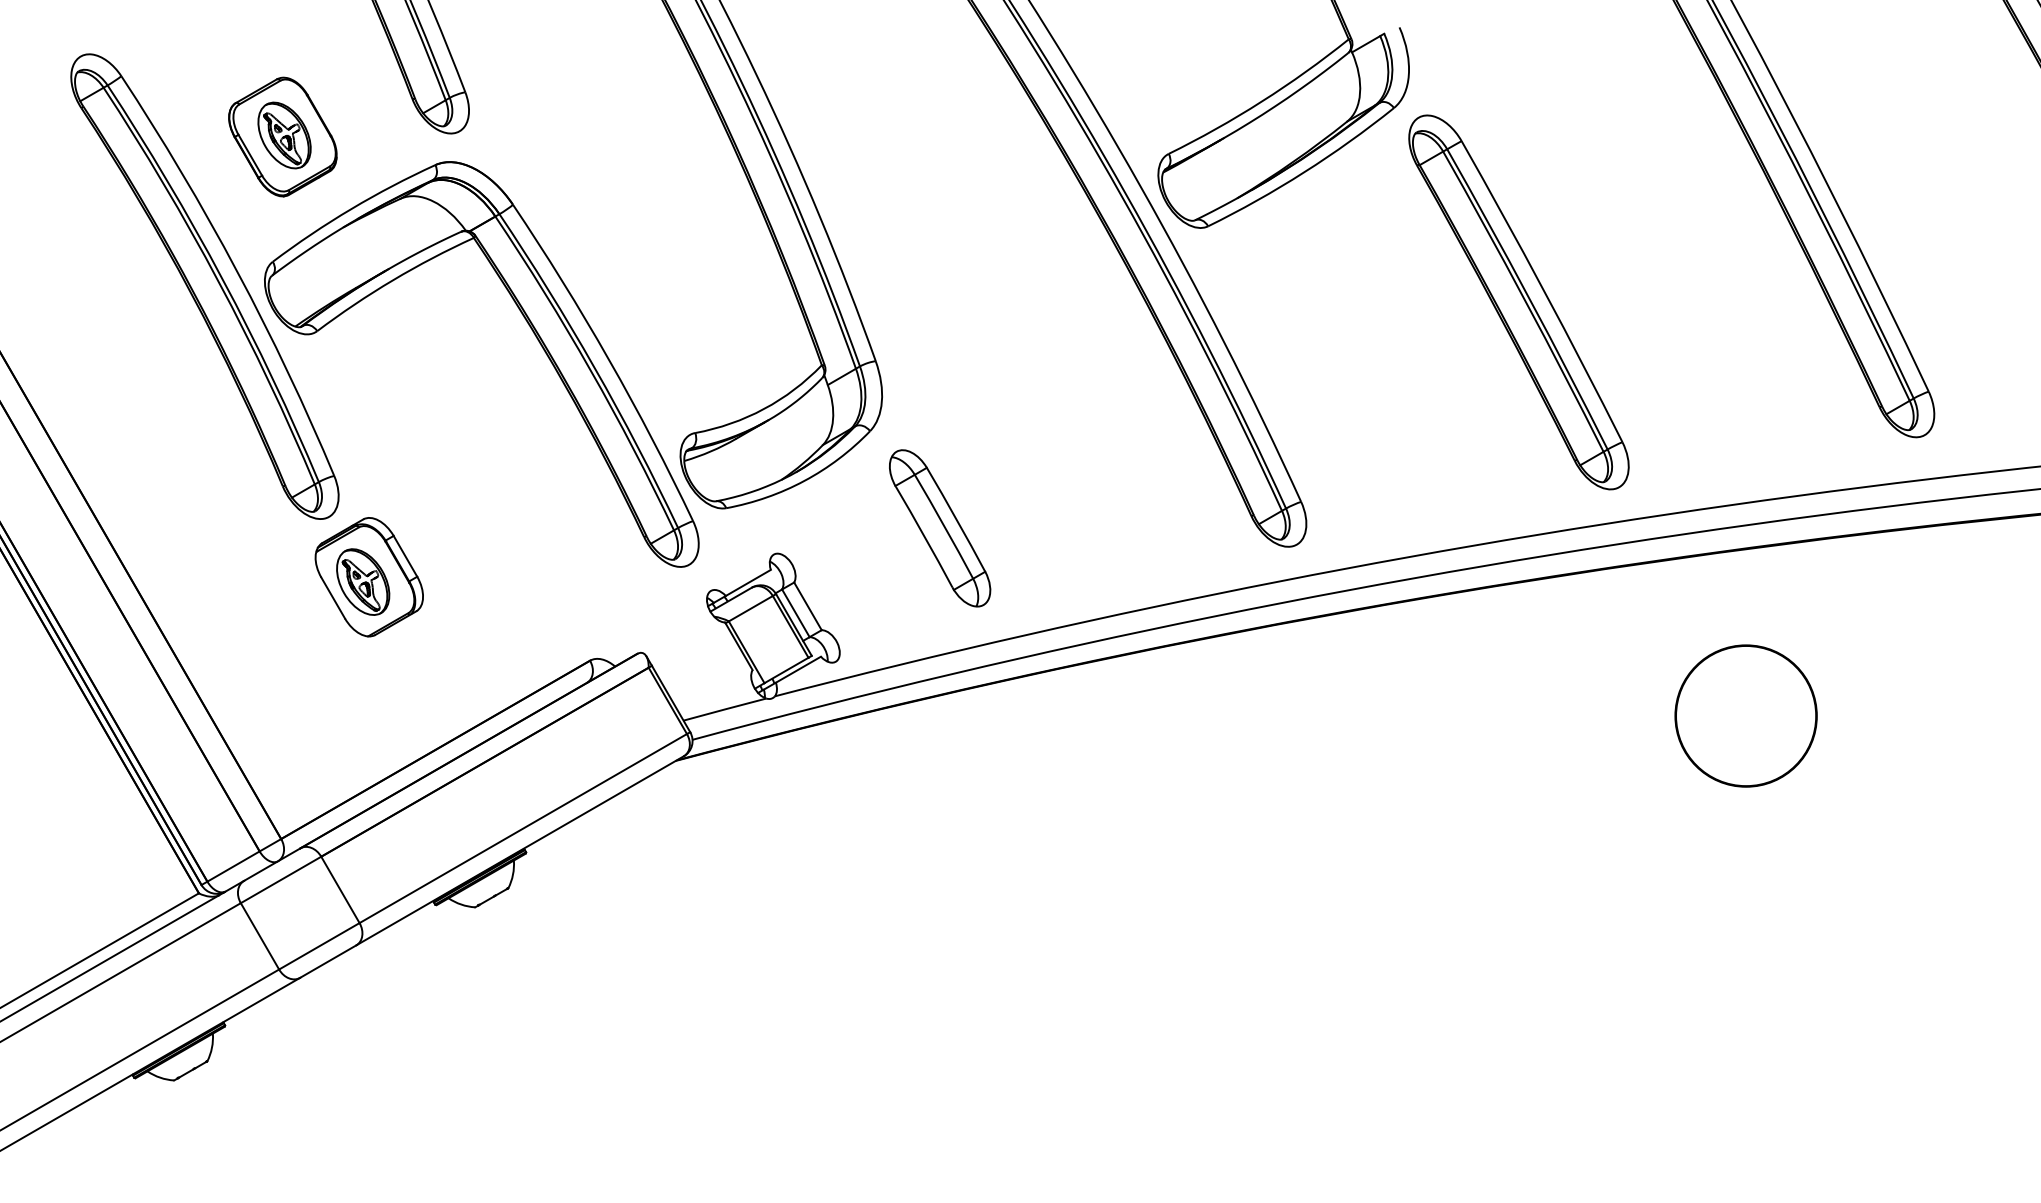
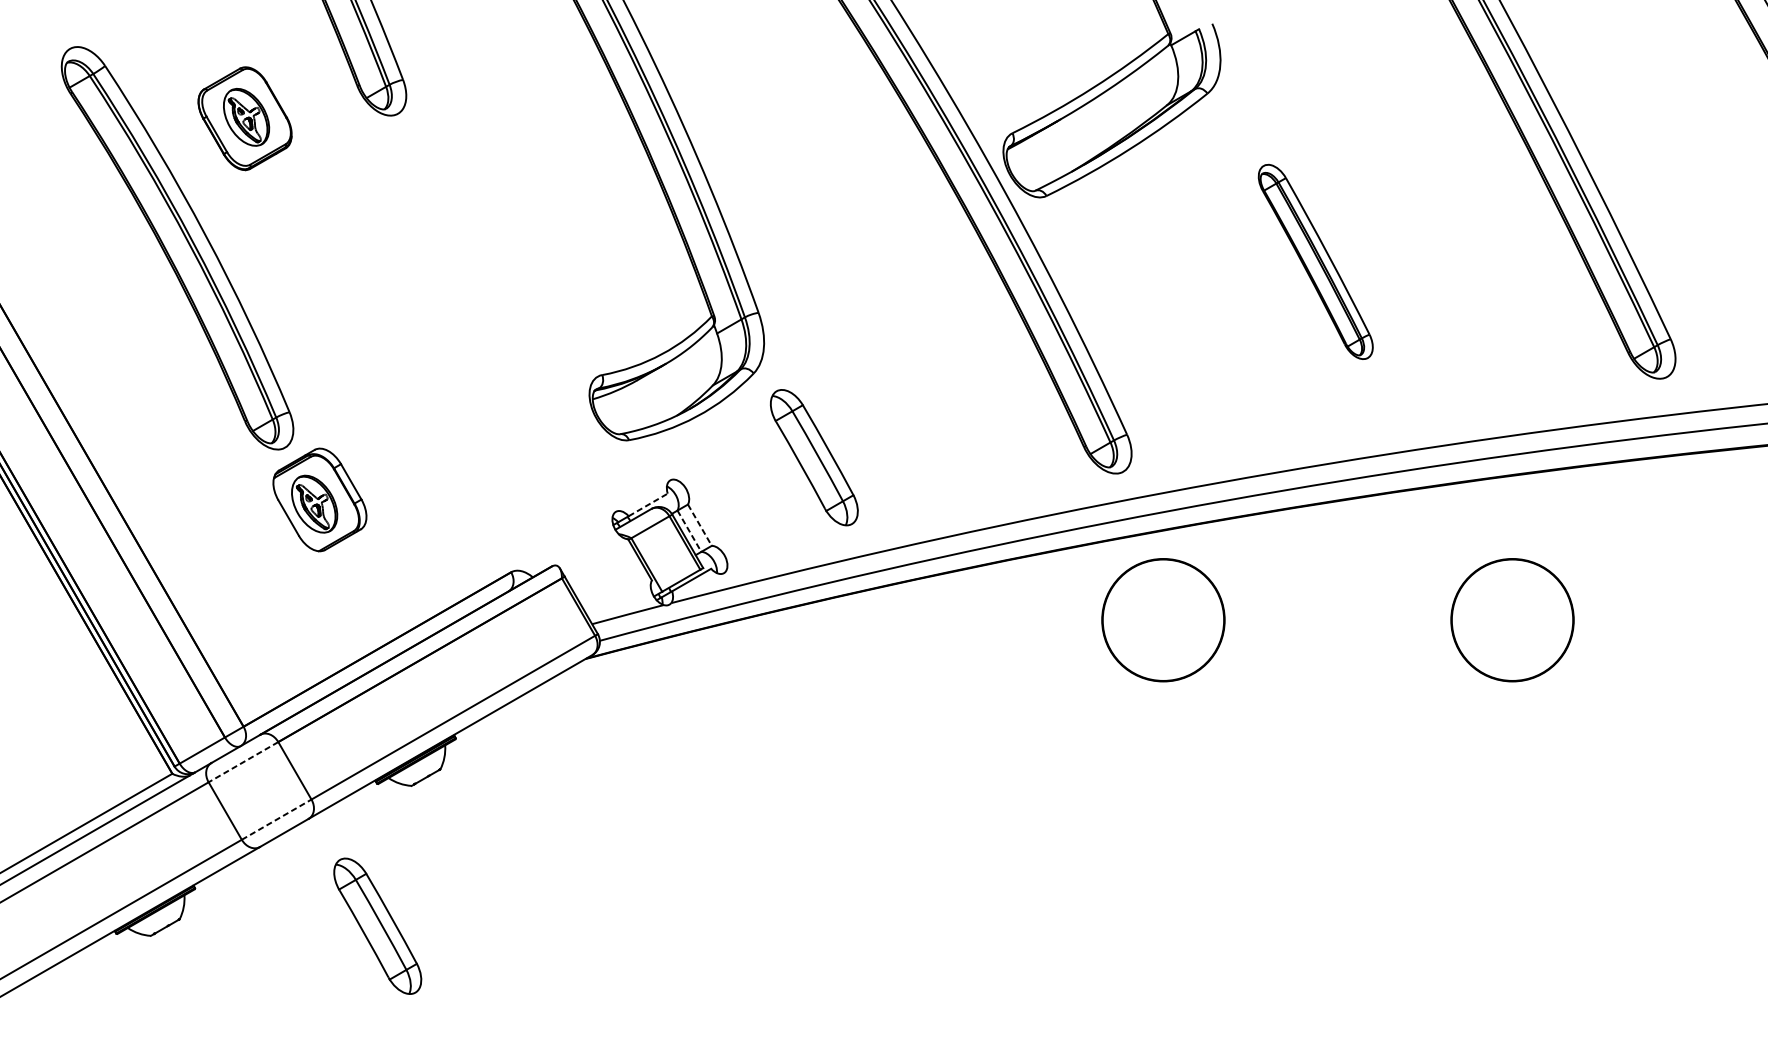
part: (1518, 302) -> (1315, 262), size x0.6
part: (534, 335) -> (463, 290), removed
line: (748, 582) -> (648, 504), solid -> dashed
line: (807, 606) -> (699, 525), solid -> dashed
line: (795, 613) -> (689, 531), solid -> dashed
circle: (1342, 715) -> (1162, 619), added
line: (280, 880) -> (243, 762), solid -> dashed
line: (319, 946) -> (276, 819), solid -> dashed
part: (436, 1069) -> (378, 926), added

